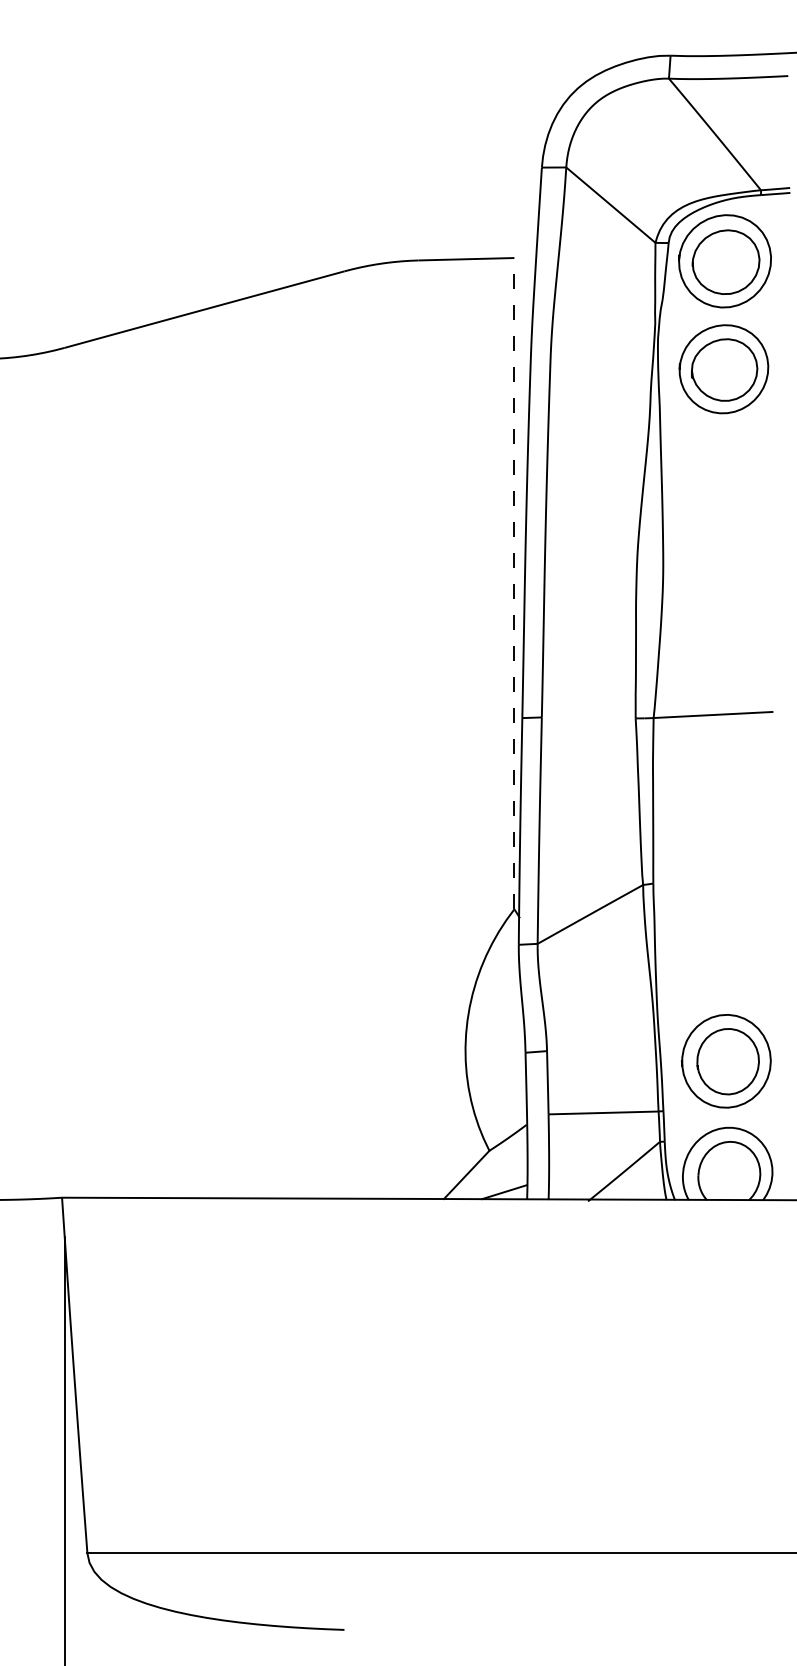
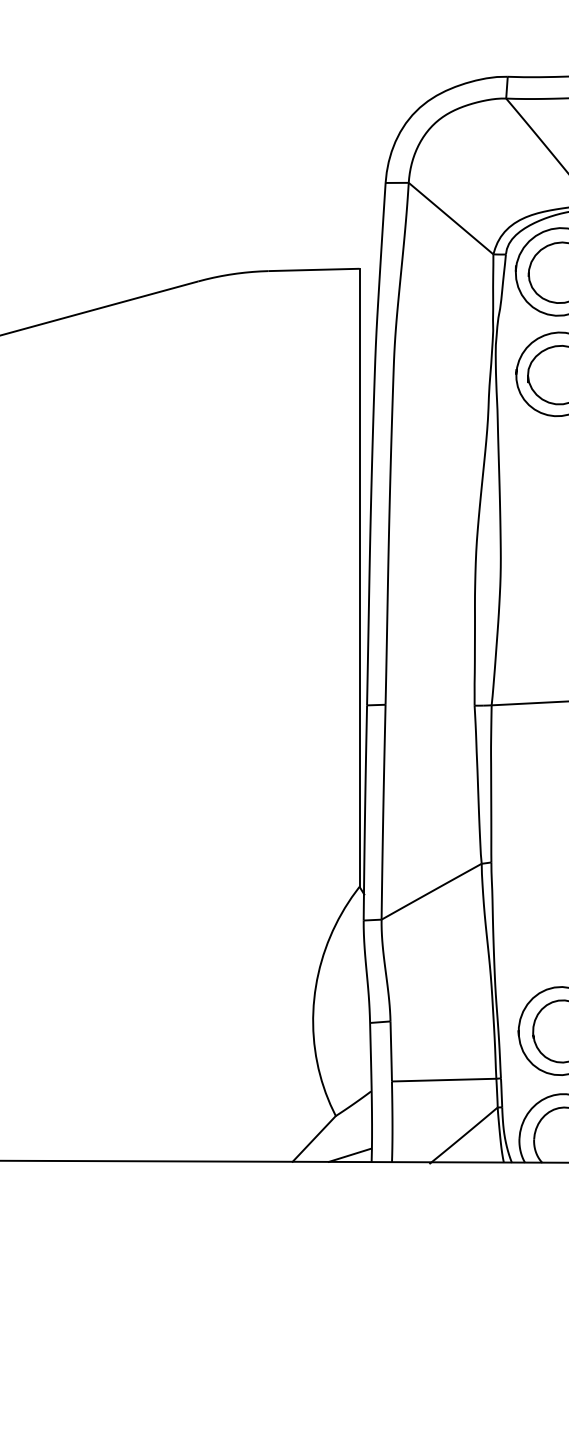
line: (514, 583) -> (359, 577), dashed -> solid

